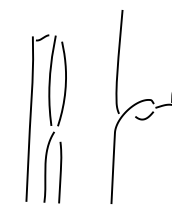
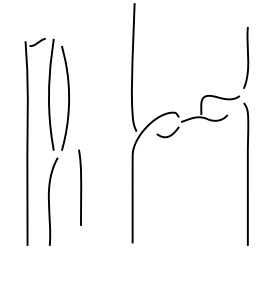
curve: (60, 172) -> (80, 187), moved

